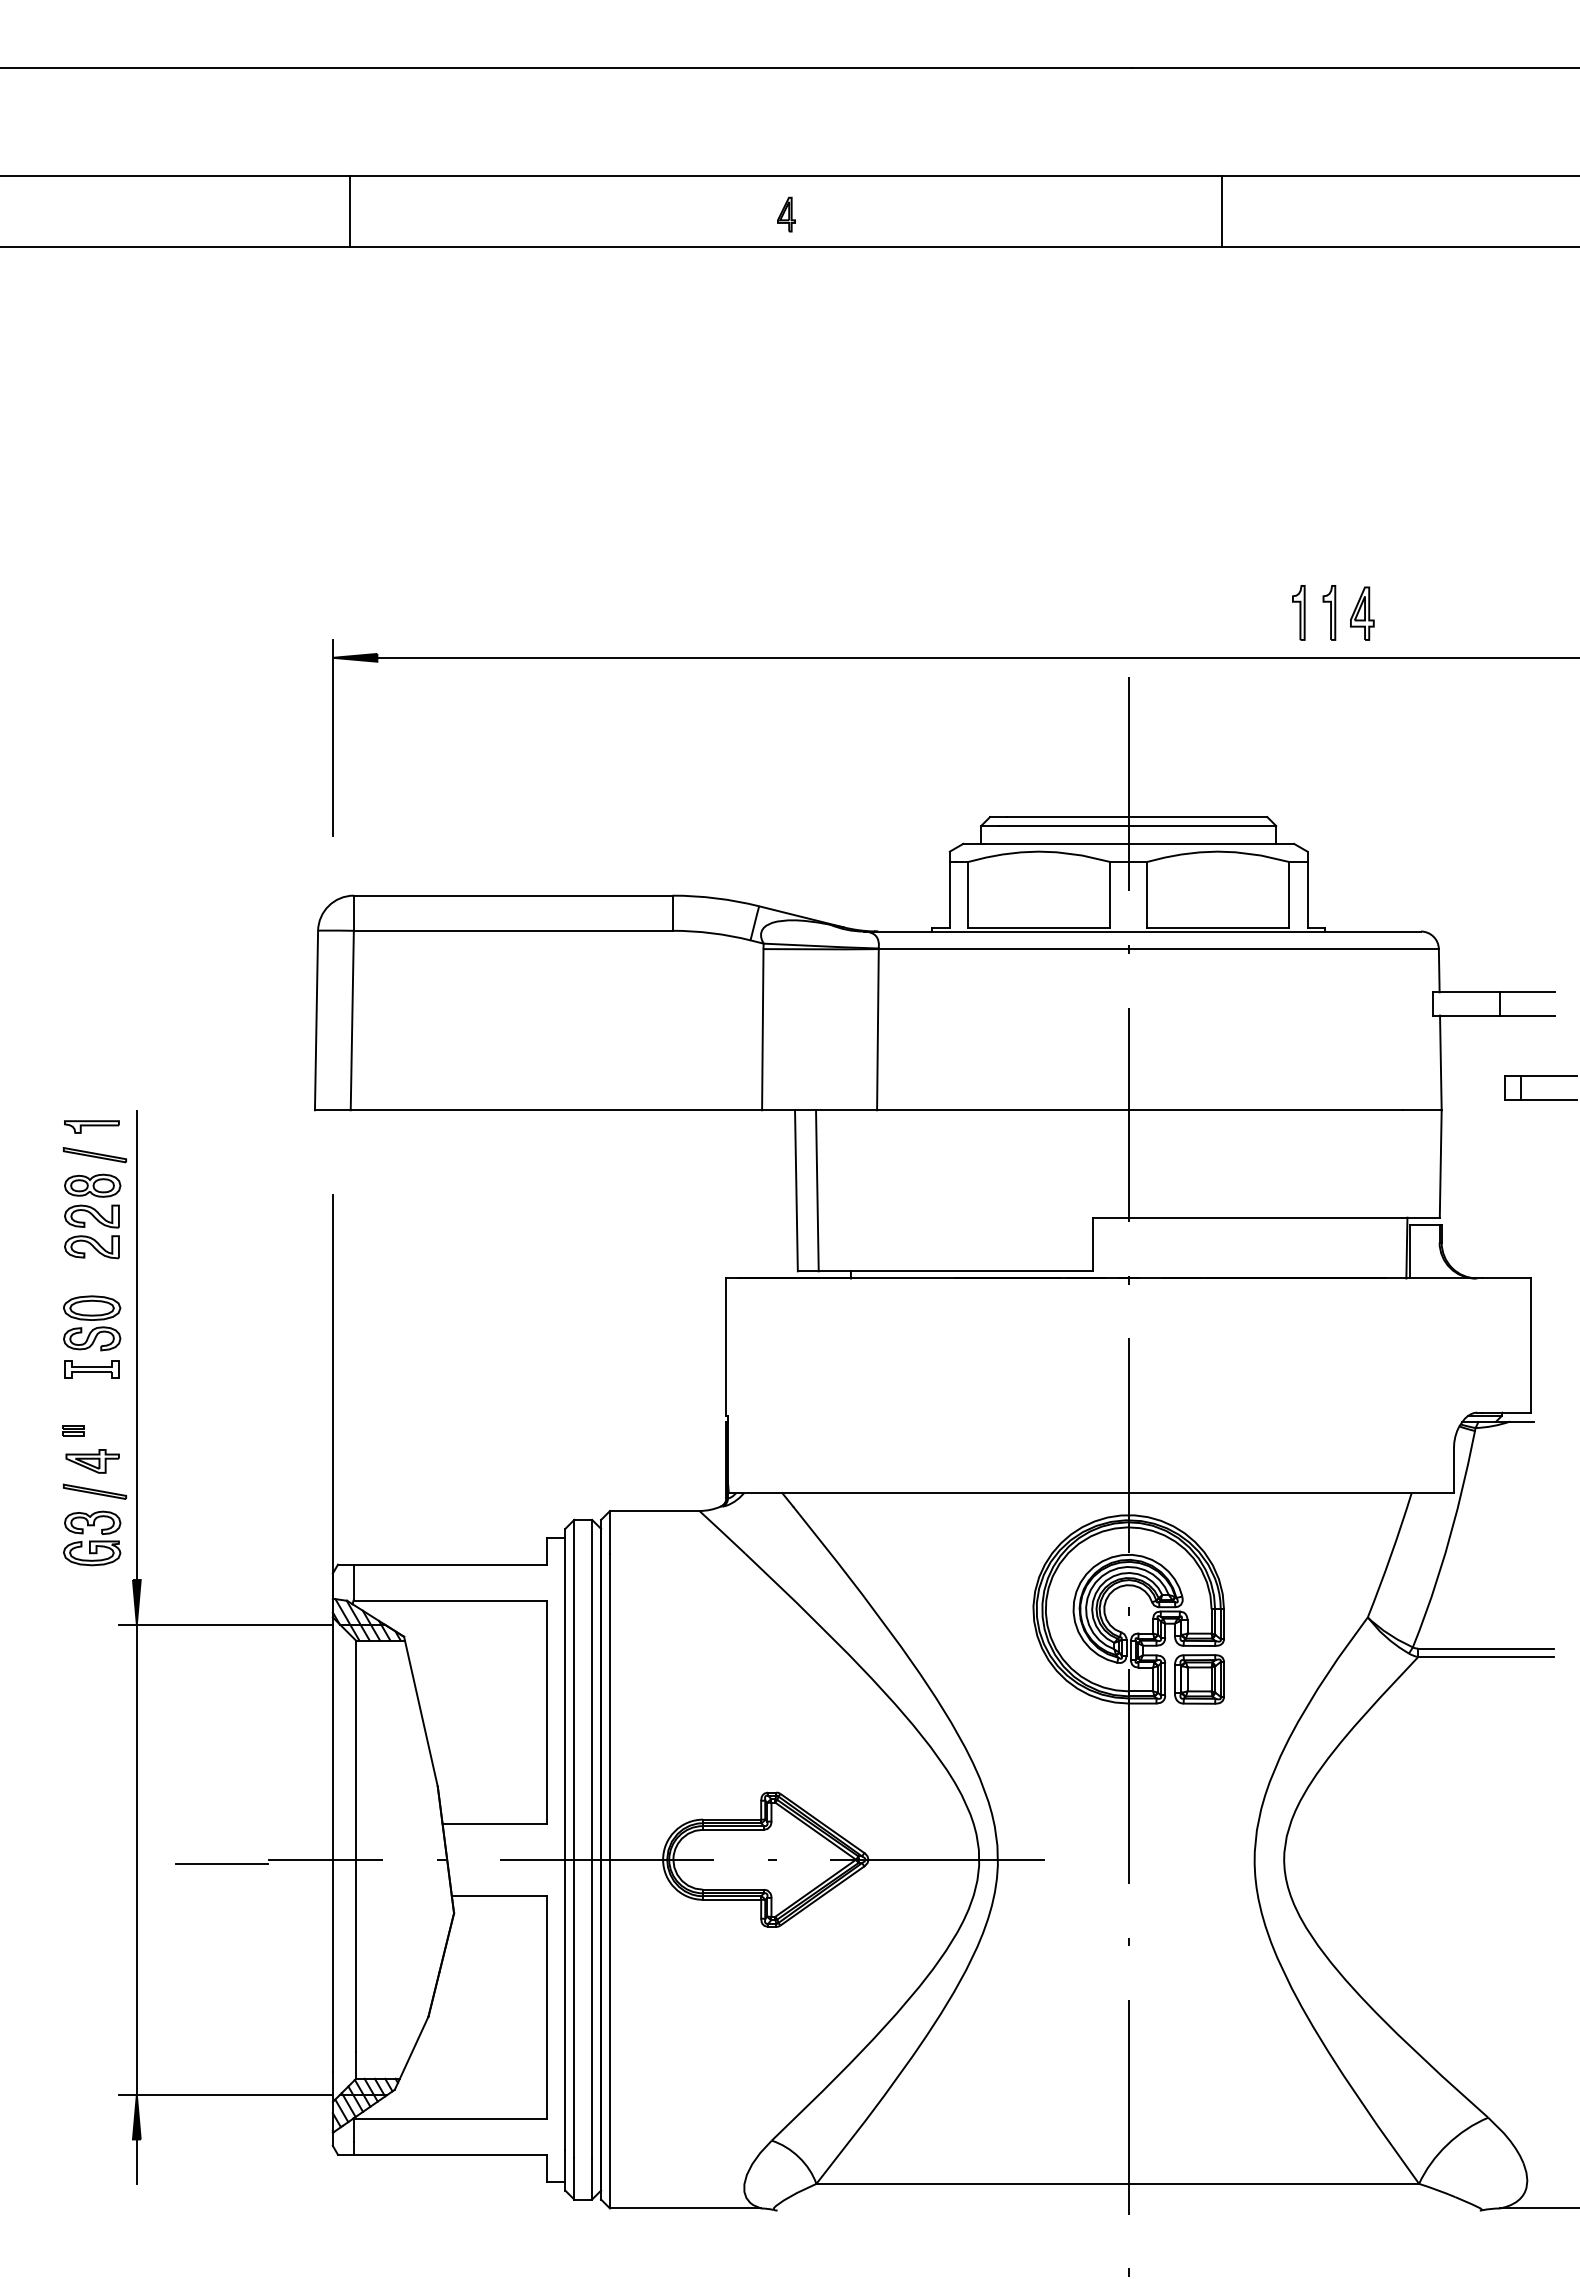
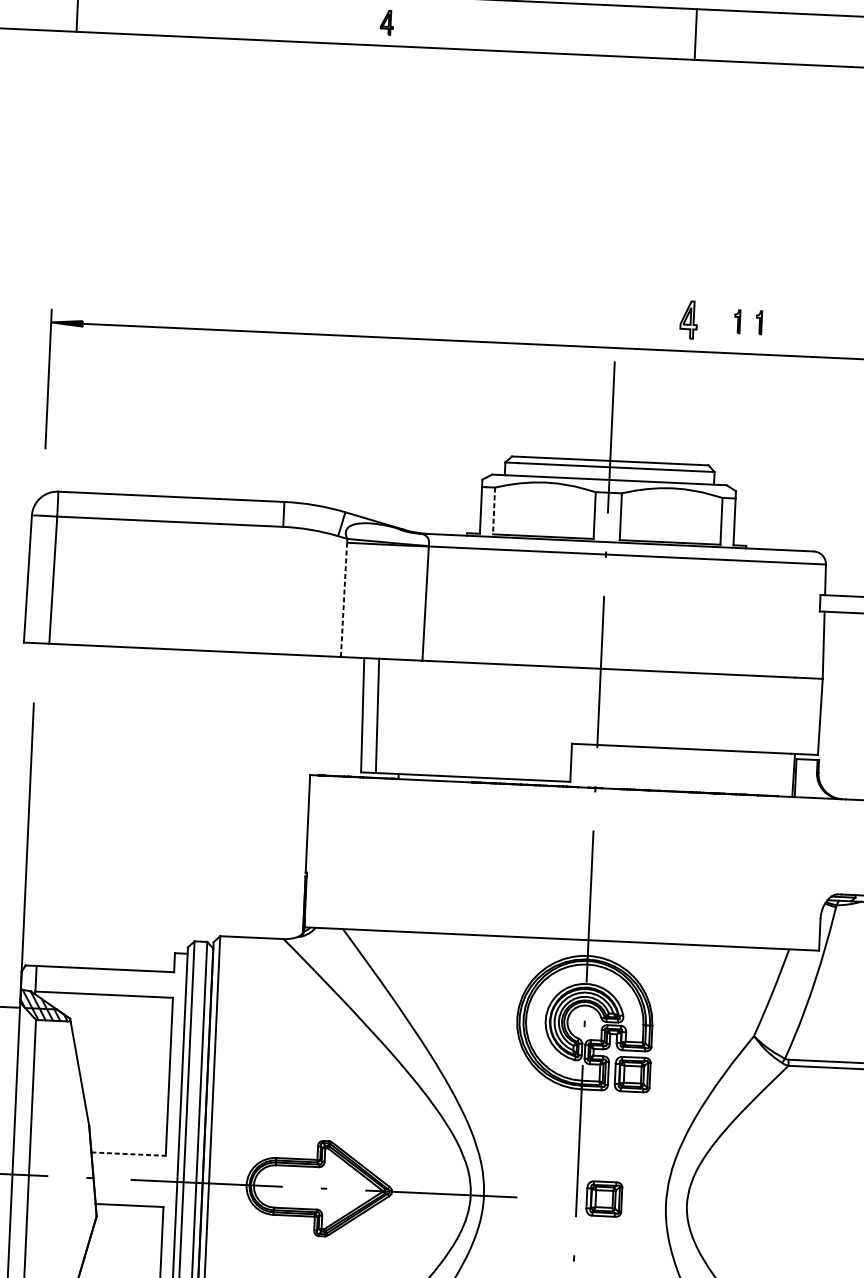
part: (1298, 612) -> (737, 321), size x0.6
part: (1329, 612) -> (759, 322), size x0.6
part: (1362, 613) -> (689, 319), moved
line: (968, 894) -> (494, 510), solid -> dashed
line: (762, 1029) -> (343, 599), solid -> dashed
line: (495, 1823) -> (128, 1154), solid -> dashed
part: (1167, 1856) -> (604, 1199), added

